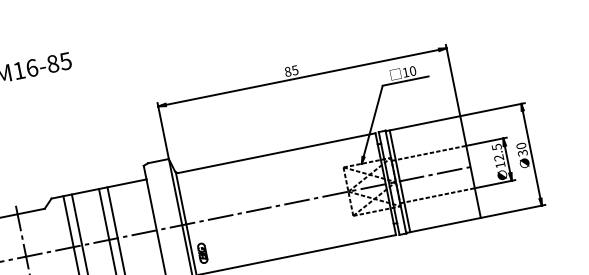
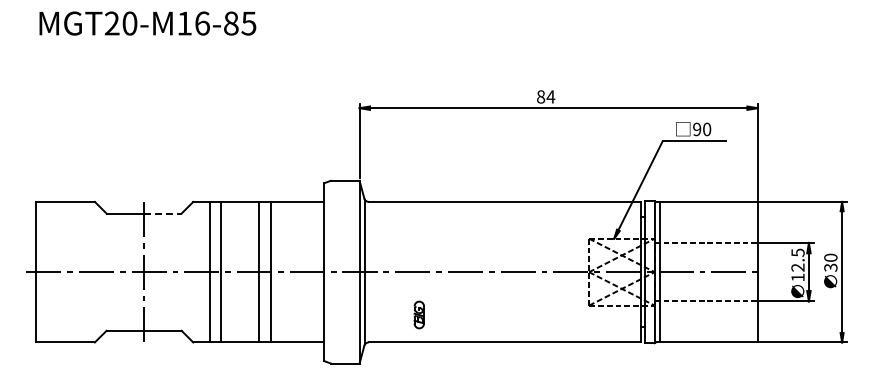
text: (294, 70) -> (550, 96), 85 -> 84
text: (406, 72) -> (697, 129), 10 -> 90
line: (30, 211) -> (162, 213), solid -> dashed
part: (202, 253) -> (418, 314), moved

